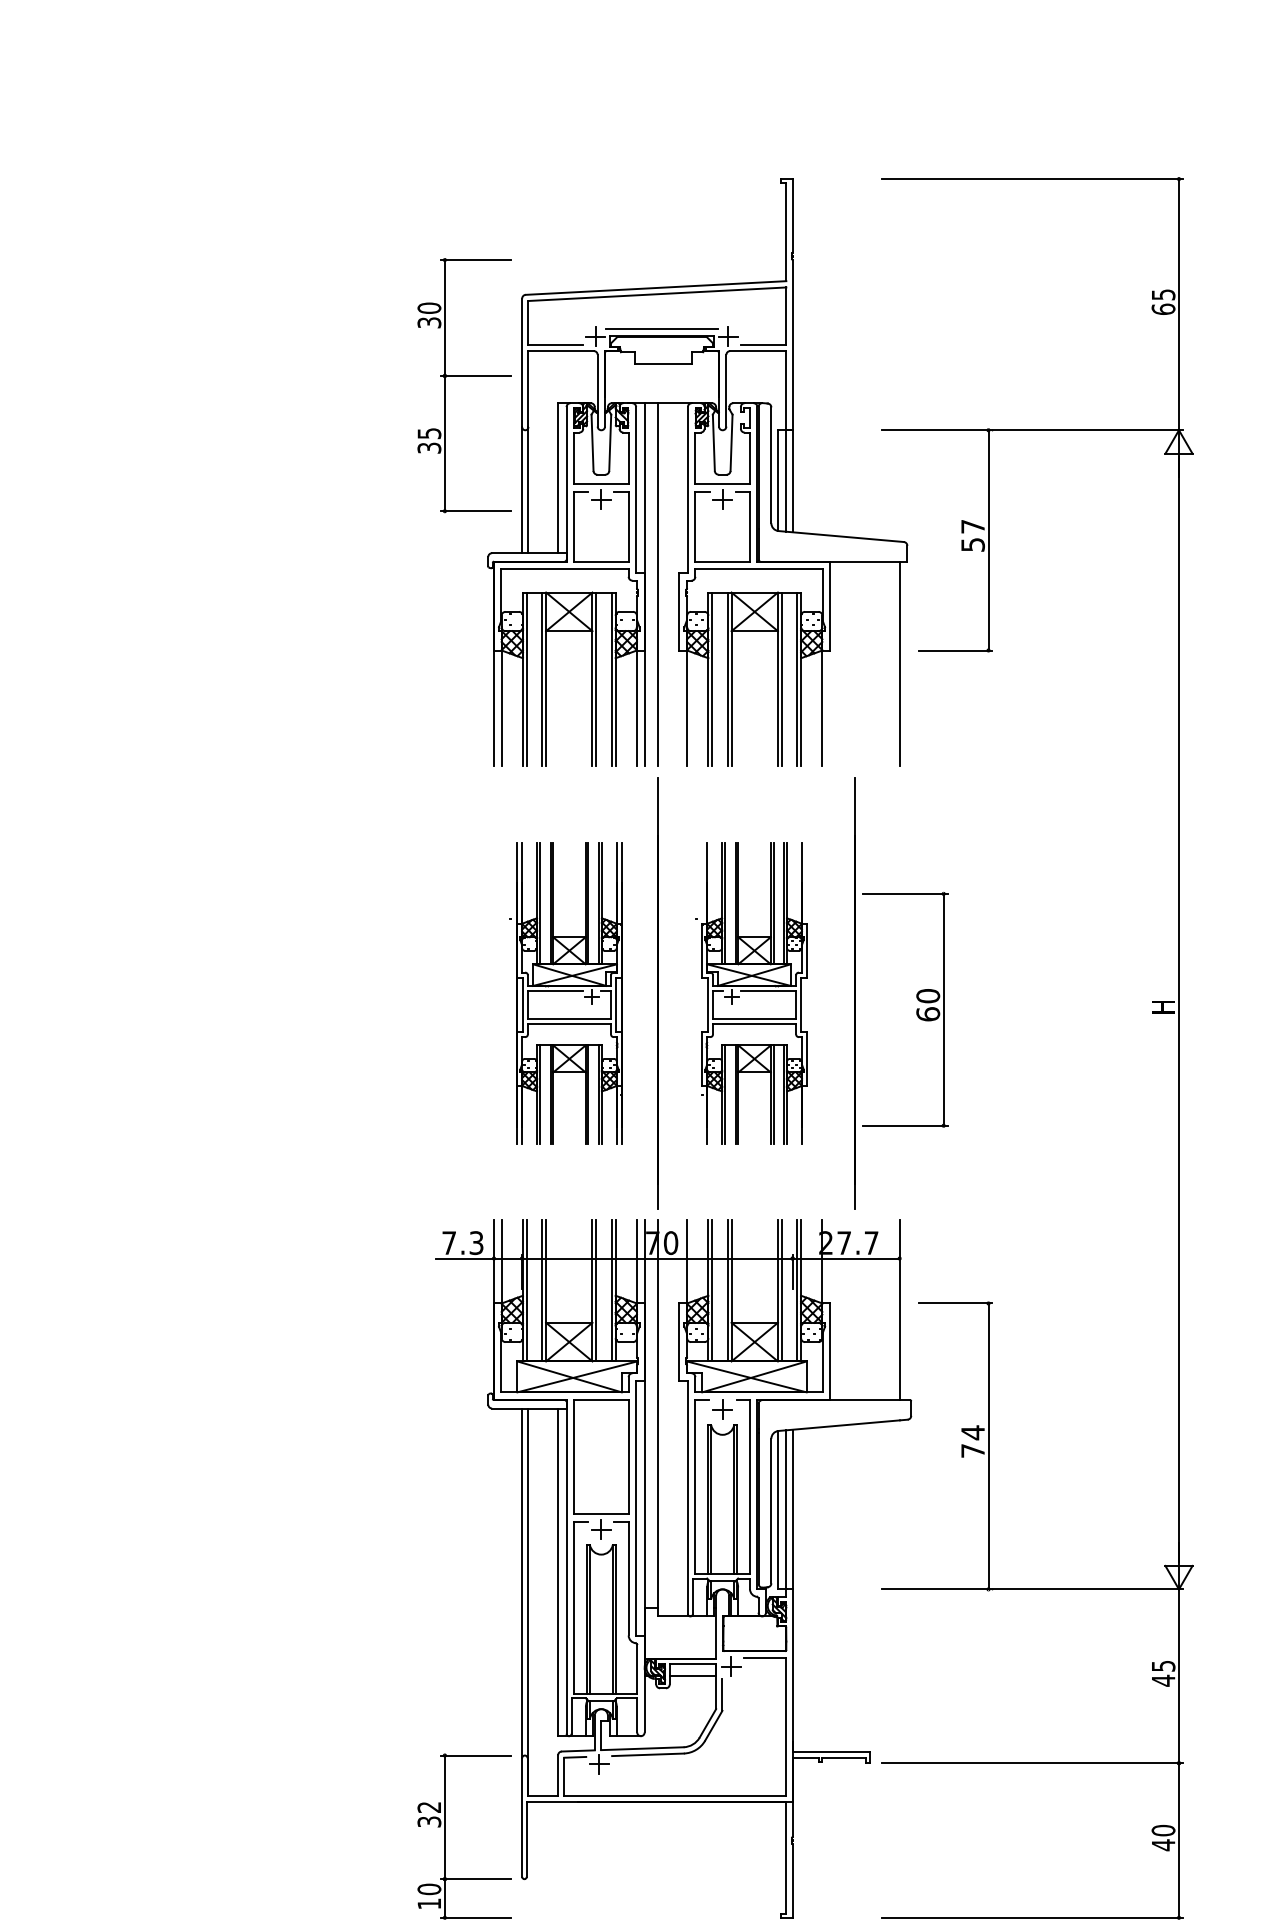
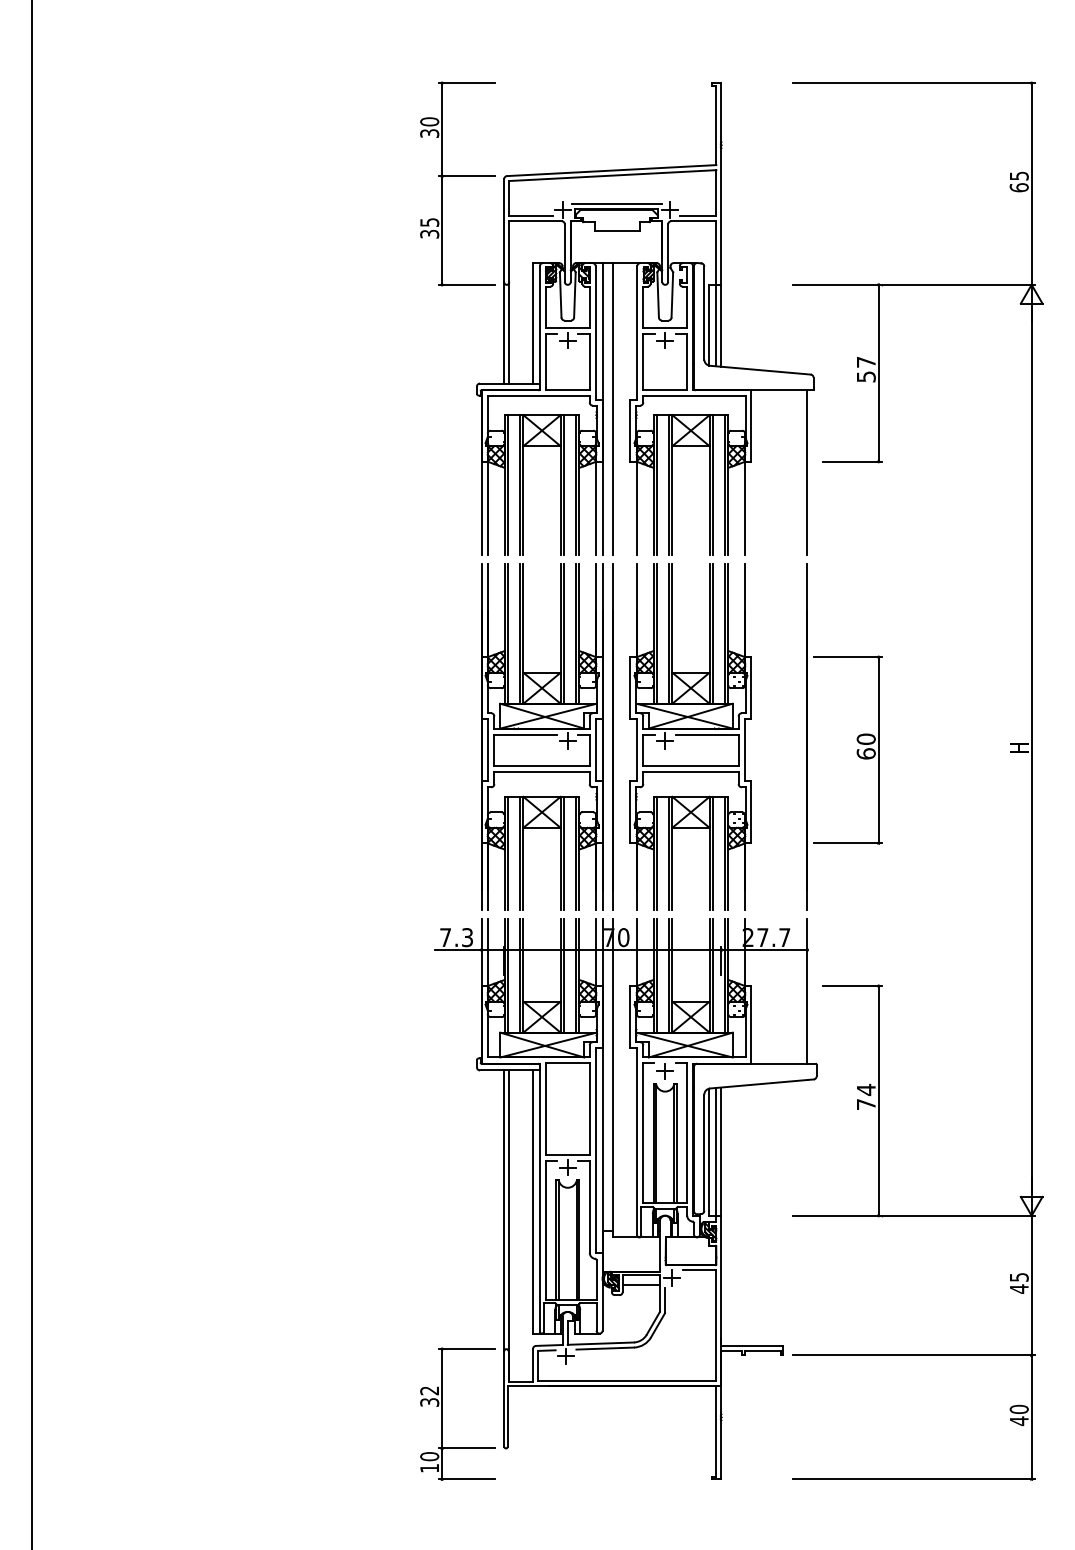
part: (464, 376) -> (457, 176), moved
part: (569, 992) -> (542, 736), size x1.43
part: (754, 992) -> (690, 736), size x1.43
part: (916, 995) -> (856, 738), moved

